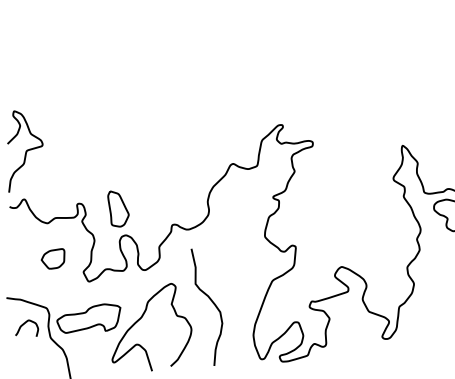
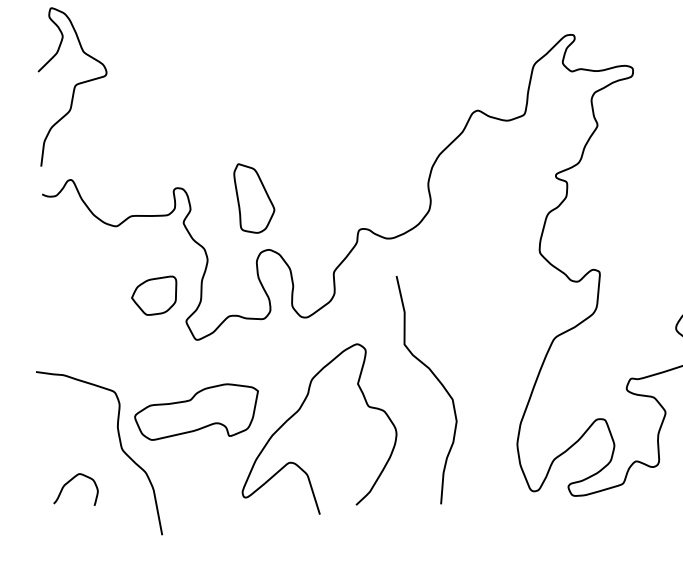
part: (52, 258) -> (153, 294), moved
curve: (24, 324) -> (71, 481), moved

